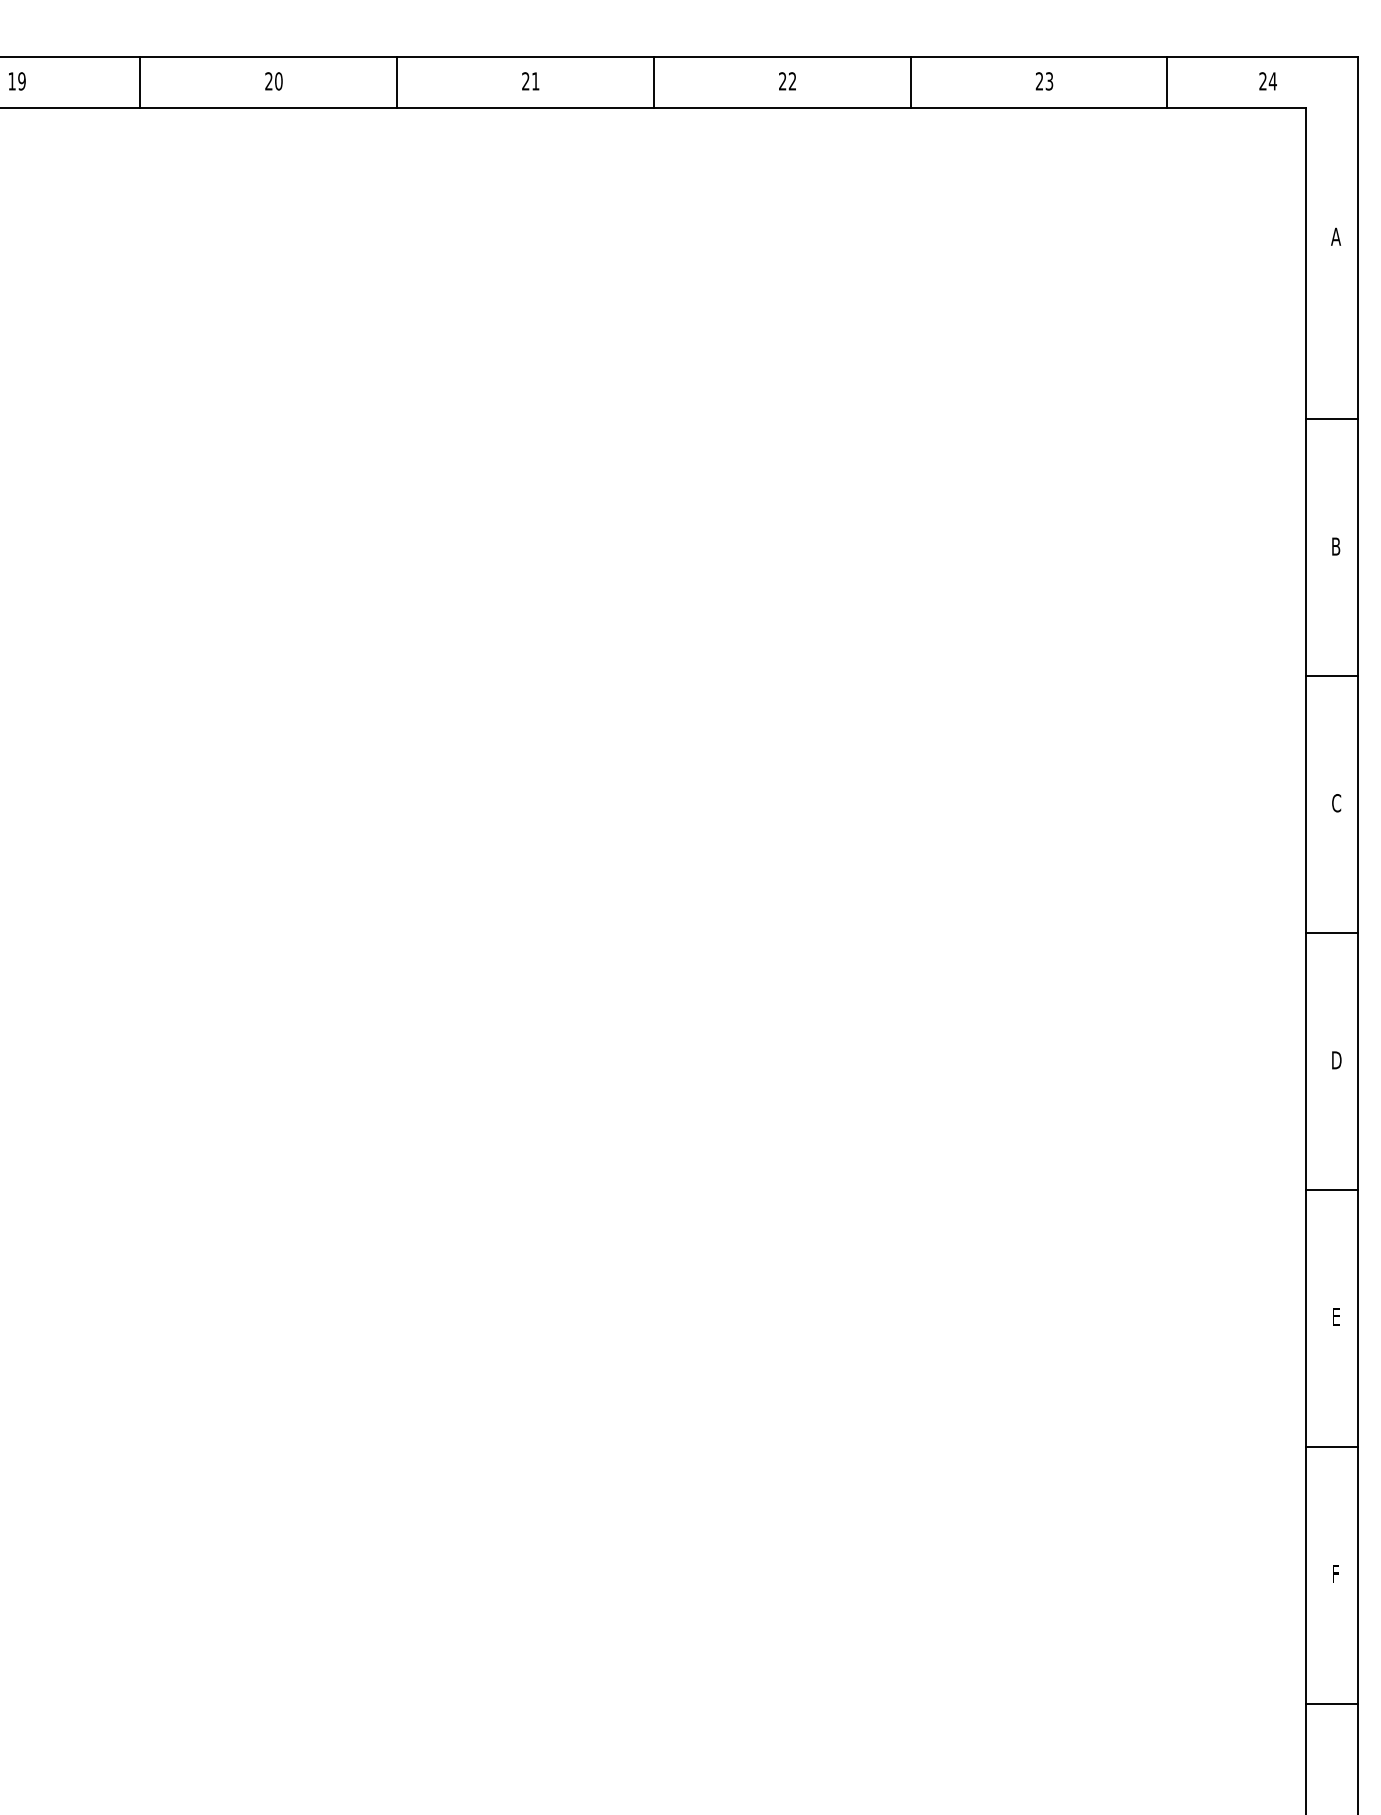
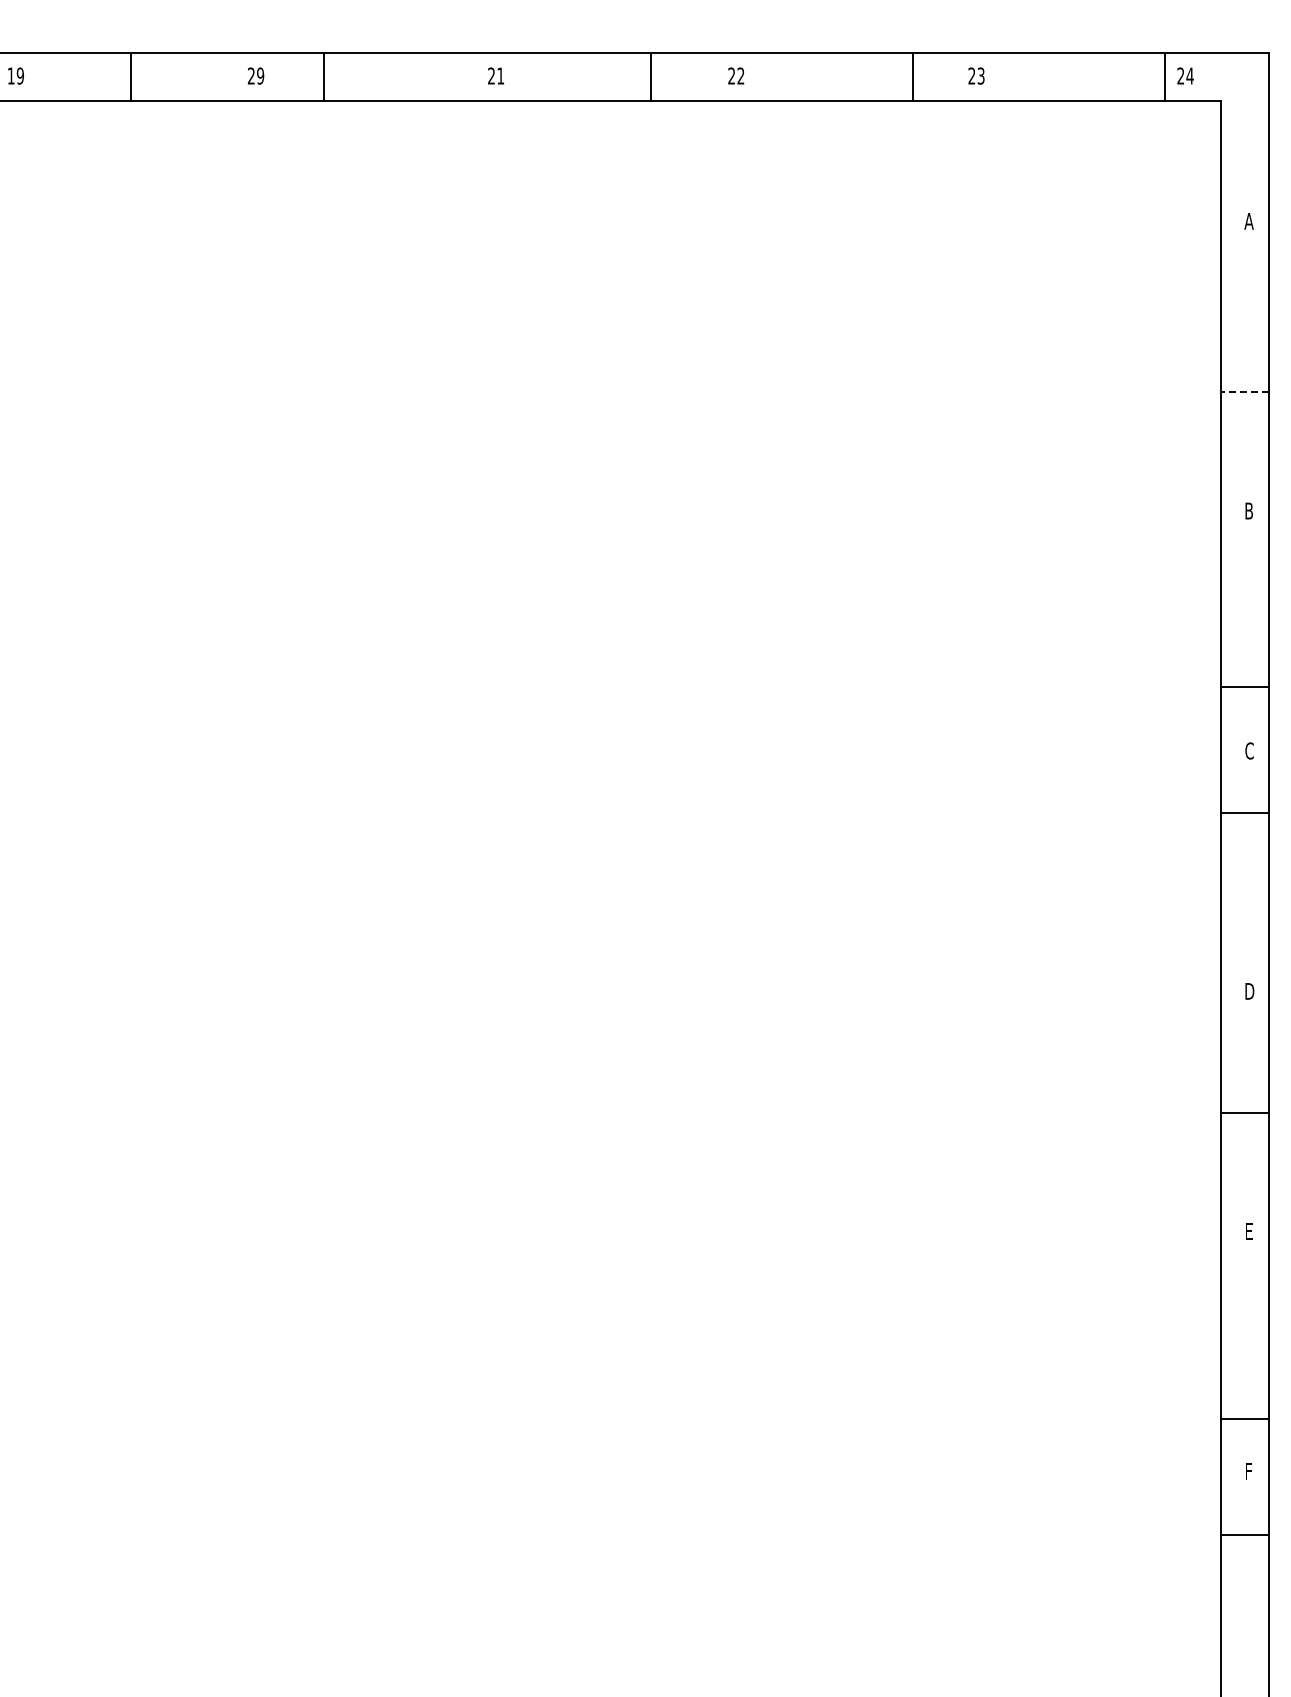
text: (278, 80) -> (260, 75), 20 -> 29
line: (396, 82) -> (323, 77), moved
line: (654, 82) -> (651, 77), moved
line: (910, 82) -> (913, 77), moved
line: (1167, 82) -> (1165, 77), moved
line: (1331, 419) -> (1244, 392), solid -> dashed
line: (1332, 676) -> (1245, 687), moved
line: (1332, 933) -> (1245, 813), moved
line: (1332, 1446) -> (1245, 1418), moved
line: (1332, 1704) -> (1245, 1535), moved

